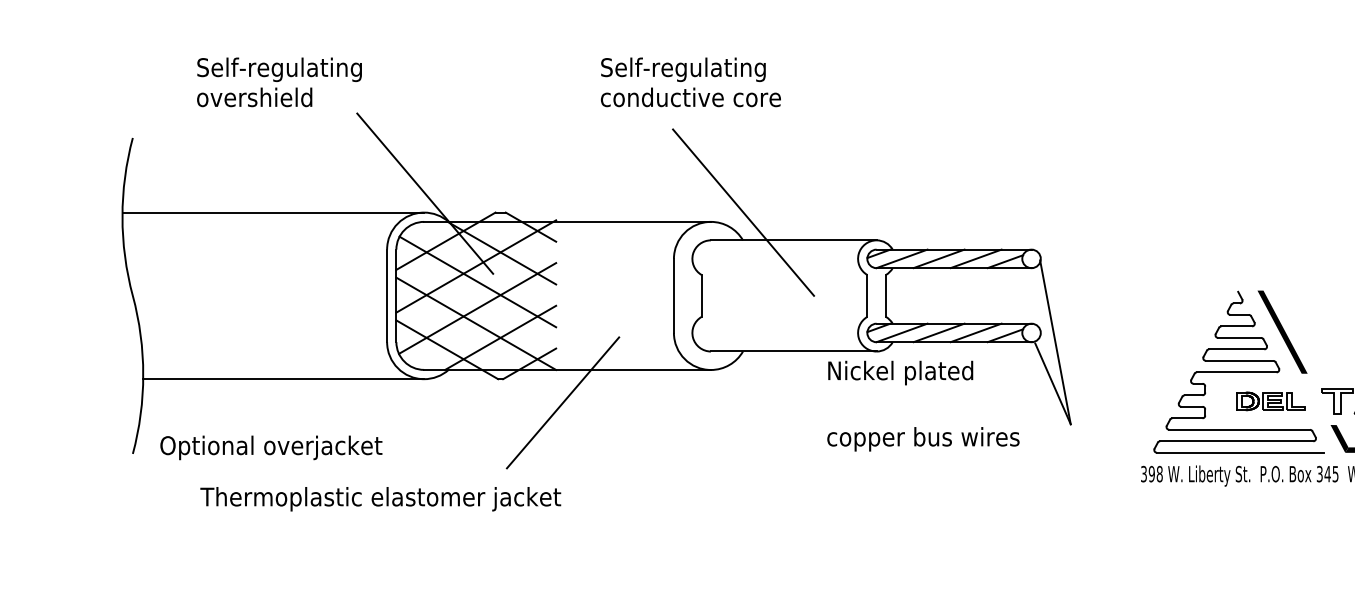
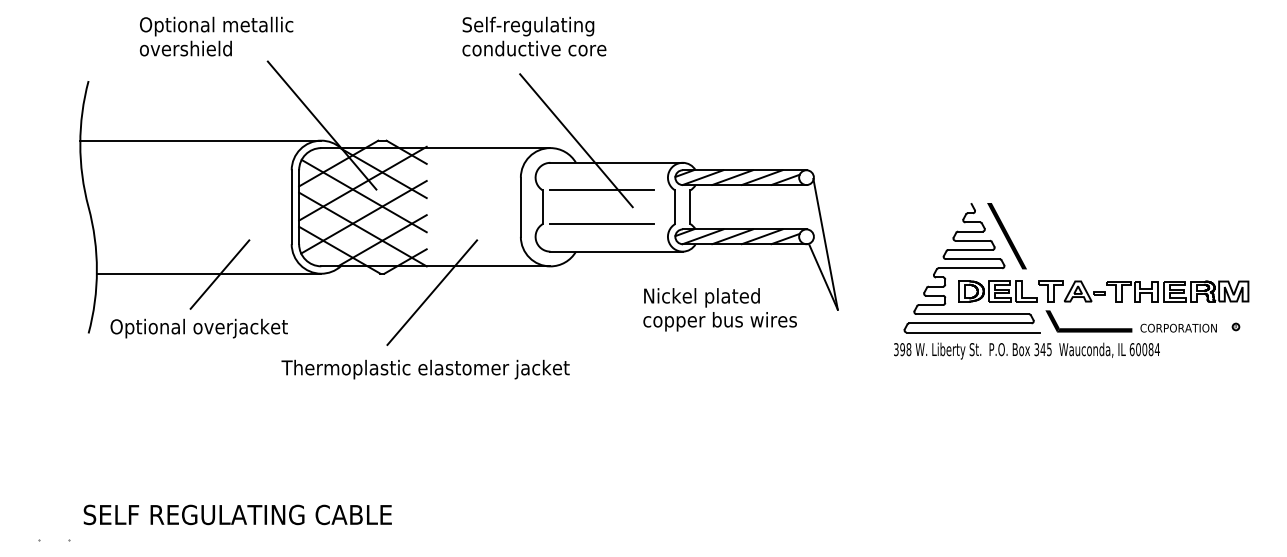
text: (292, 69) -> (216, 26), Self-regulating -> Optional metallic
line: (774, 274) -> (601, 190), added
line: (774, 316) -> (601, 223), added
text: (900, 372) -> (701, 297), moved
line: (296, 380) -> (219, 274), added
part: (1270, 401) -> (997, 291), size x1.43
text: (380, 499) -> (425, 369), moved

